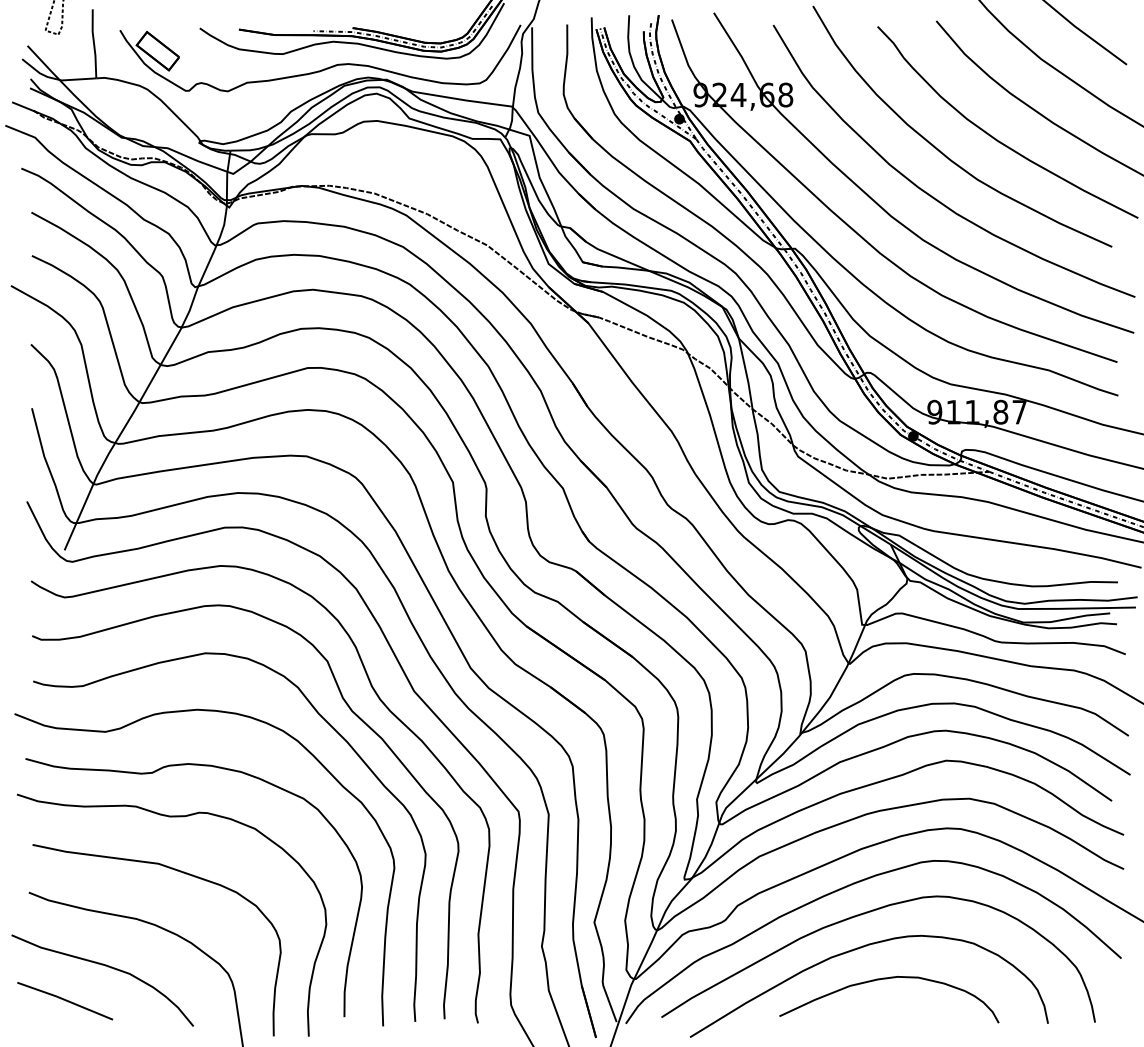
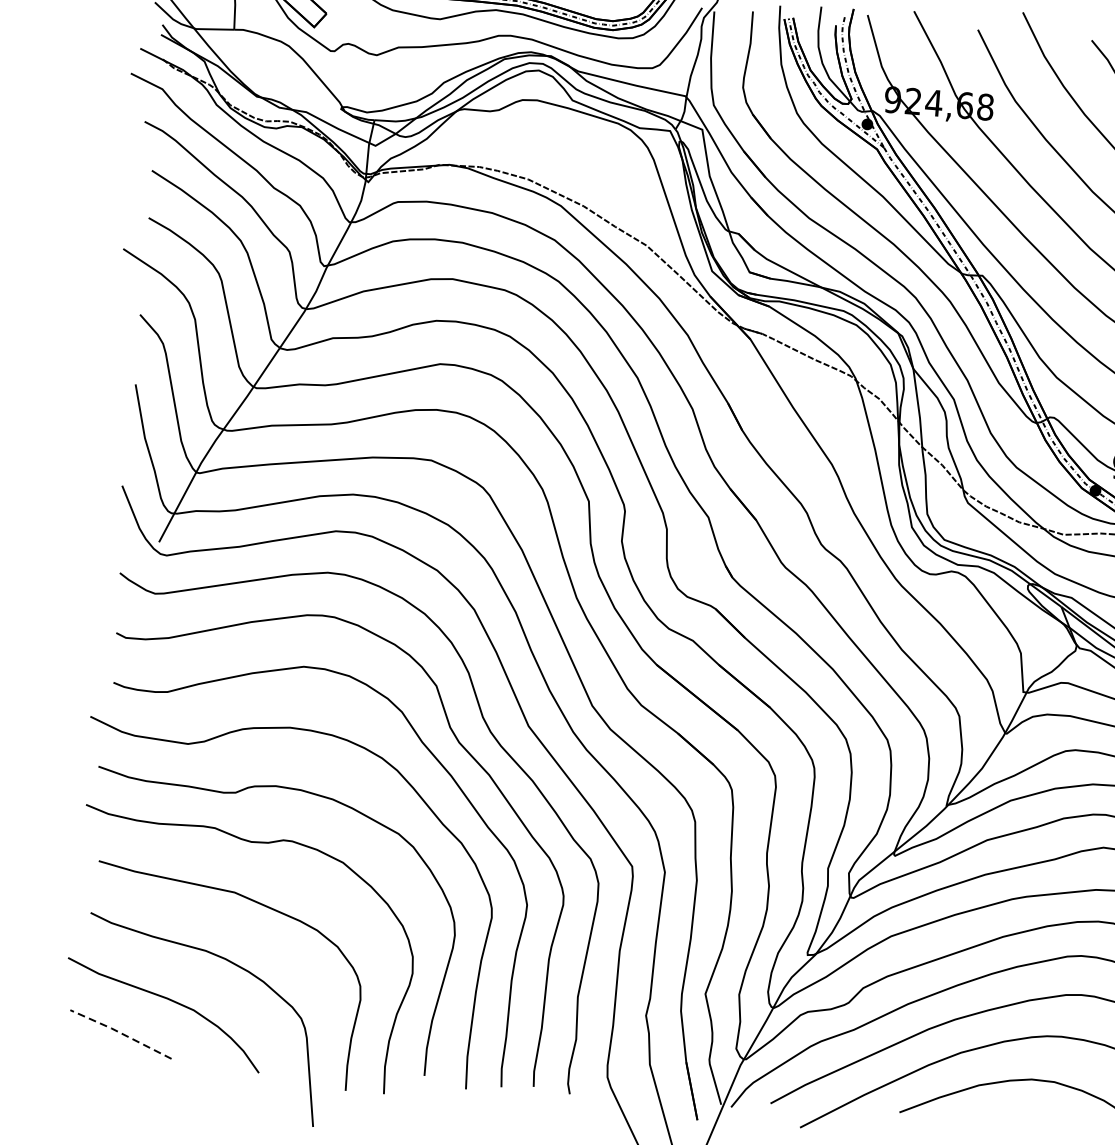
line: (64, 999) -> (120, 1032), solid -> dashed

